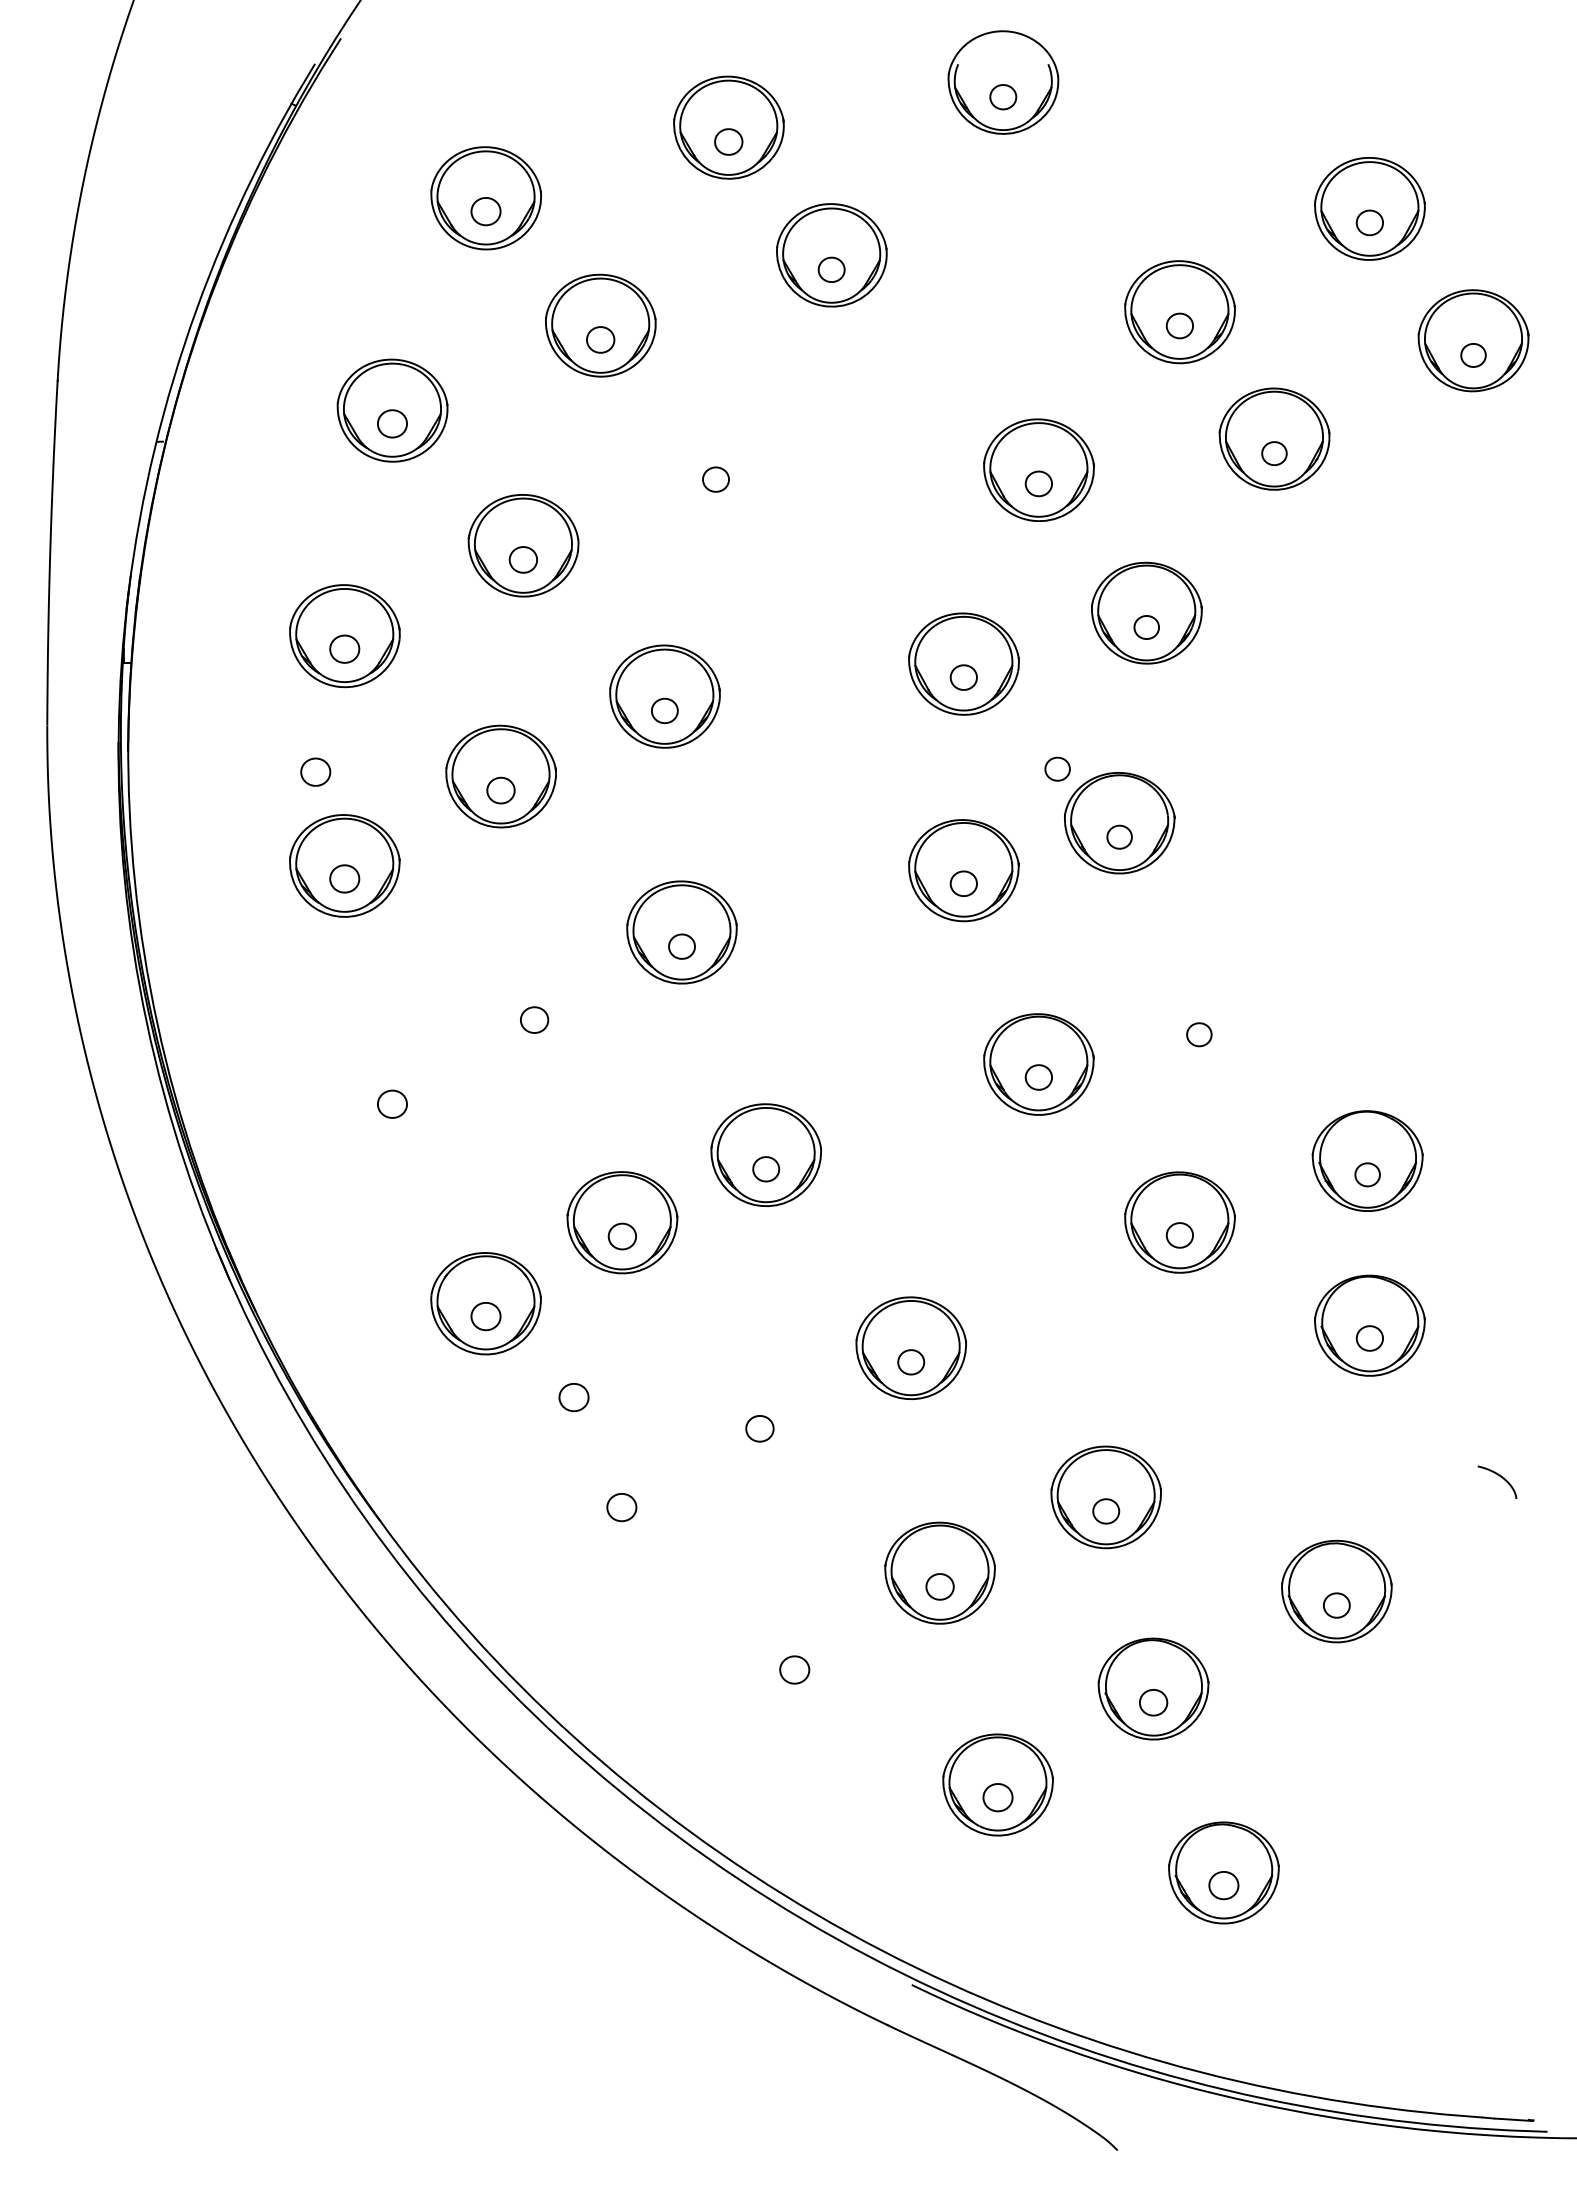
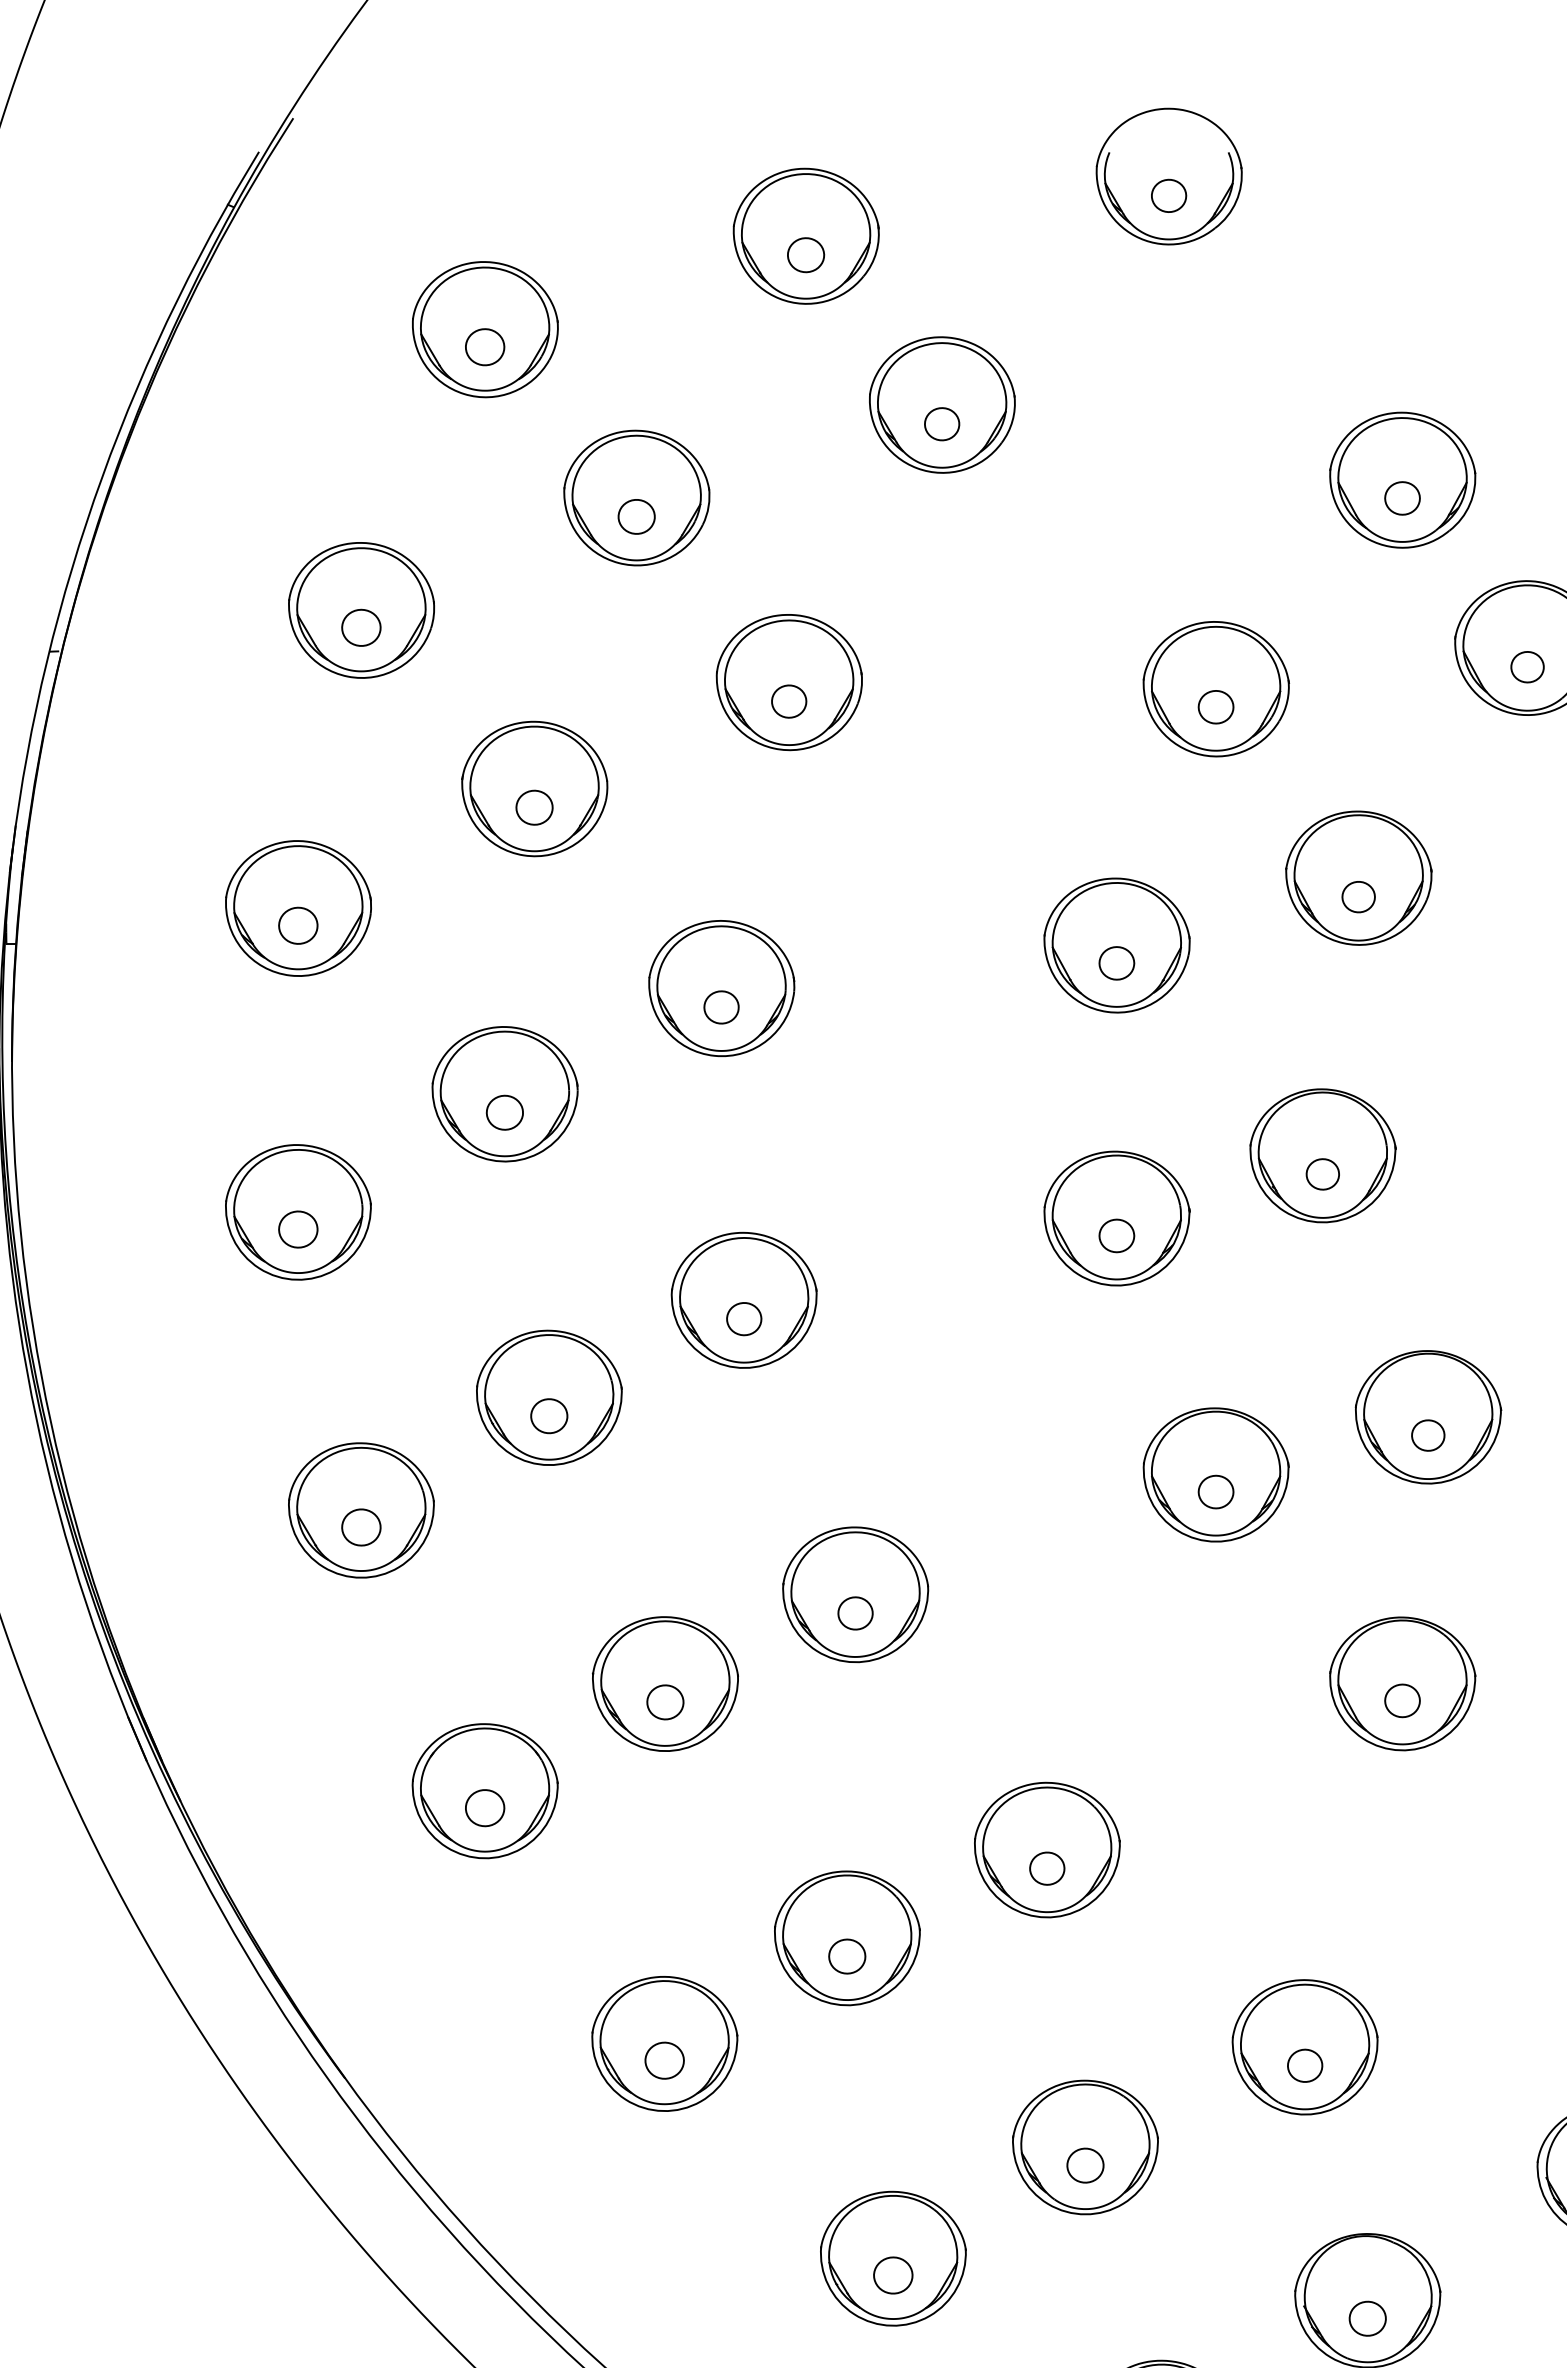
part: (715, 465) -> (788, 682), added
part: (1057, 768) -> (1240, 1083), removed
part: (315, 771) -> (259, 1087), removed
part: (534, 1005) -> (549, 1396), added
part: (1199, 1020) -> (1428, 1416), added
part: (392, 1091) -> (361, 1510), added
part: (573, 1397) -> (600, 1915), removed
part: (759, 1414) -> (846, 1937), added
part: (621, 1494) -> (664, 2043), added
part: (794, 1656) -> (892, 2257), added

